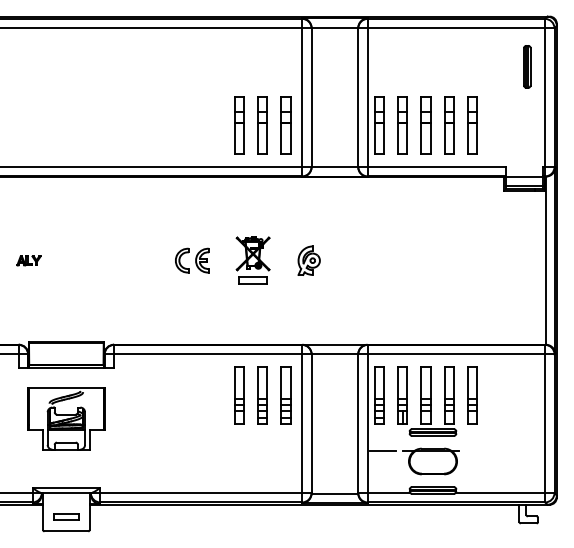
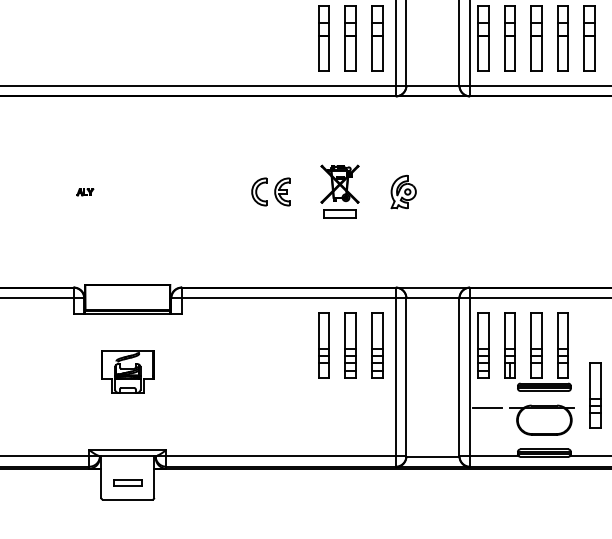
part: (28, 260) -> (84, 191), size x0.6
part: (472, 395) -> (594, 395), moved
part: (66, 418) -> (127, 371), size x0.6

